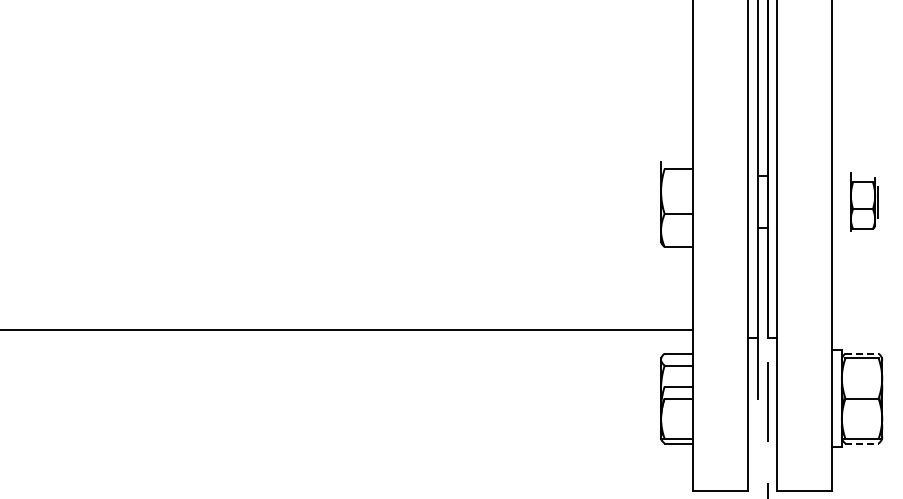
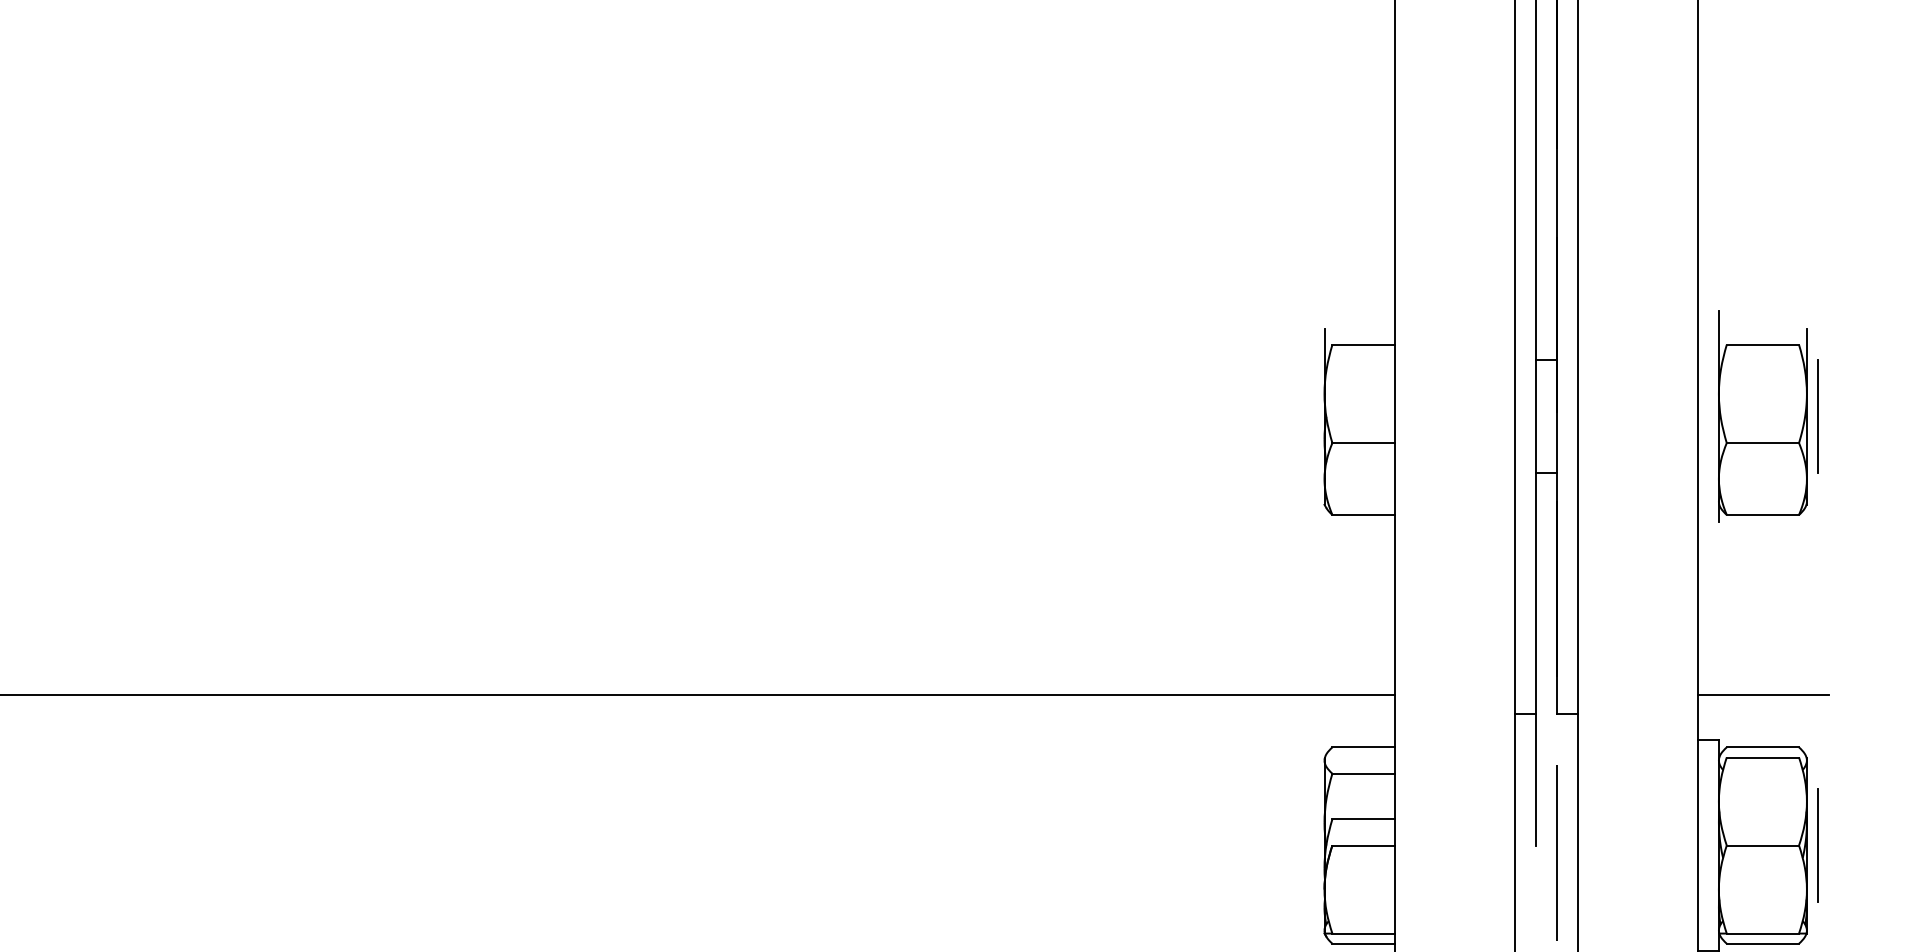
part: (864, 201) -> (1768, 415), size x1.67
line: (862, 329) -> (1763, 694), added
line: (862, 353) -> (1763, 747), dashed -> solid
line: (887, 398) -> (1818, 845), added
line: (862, 443) -> (1763, 943), dashed -> solid

